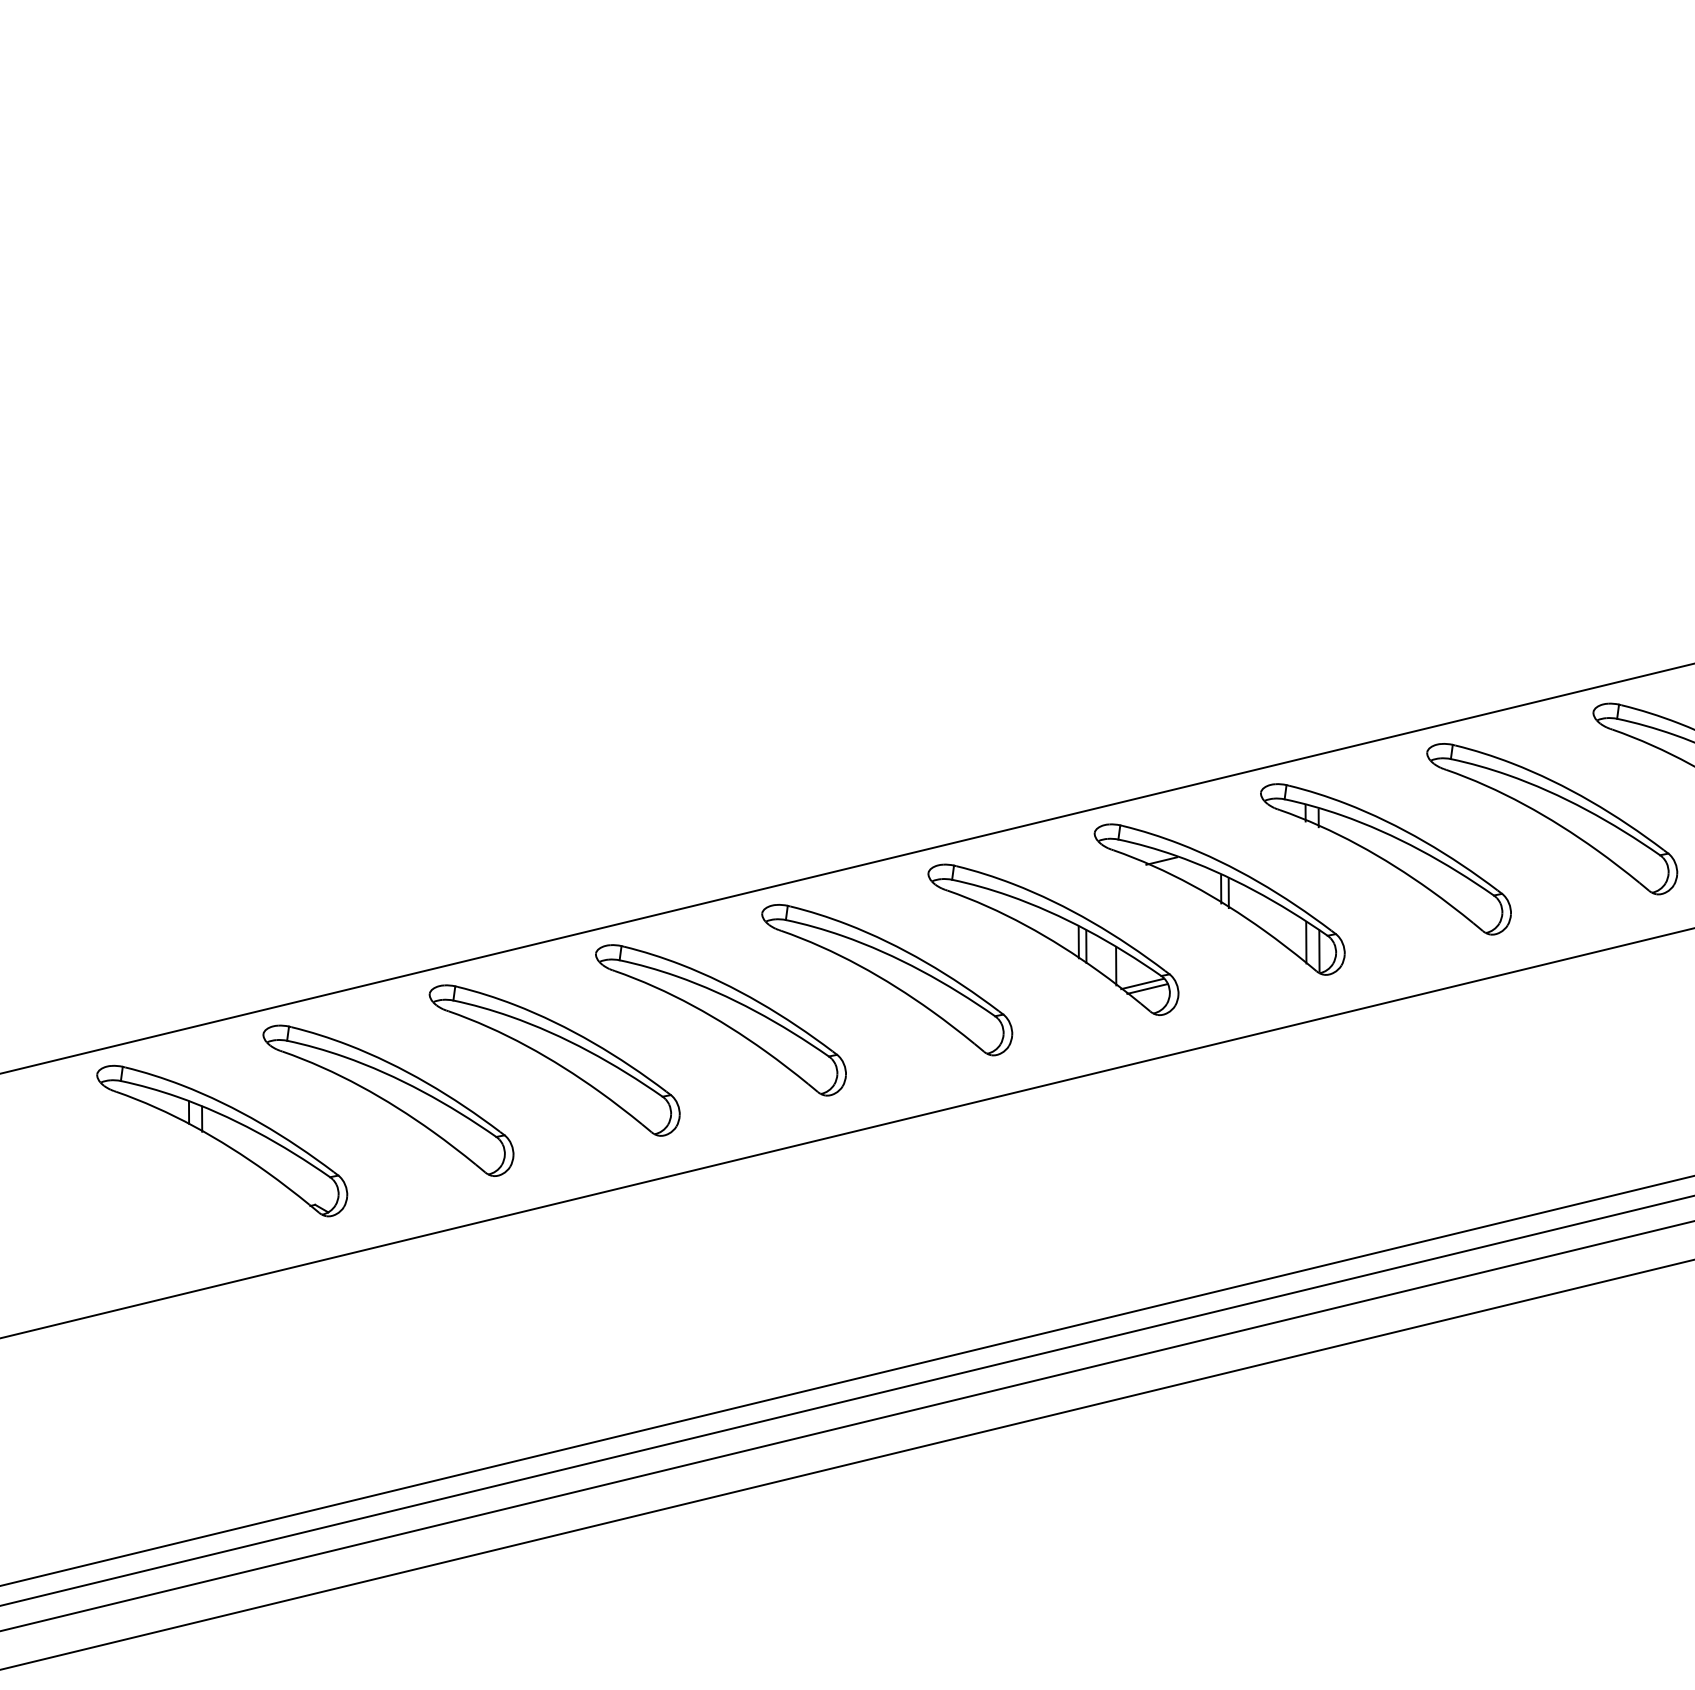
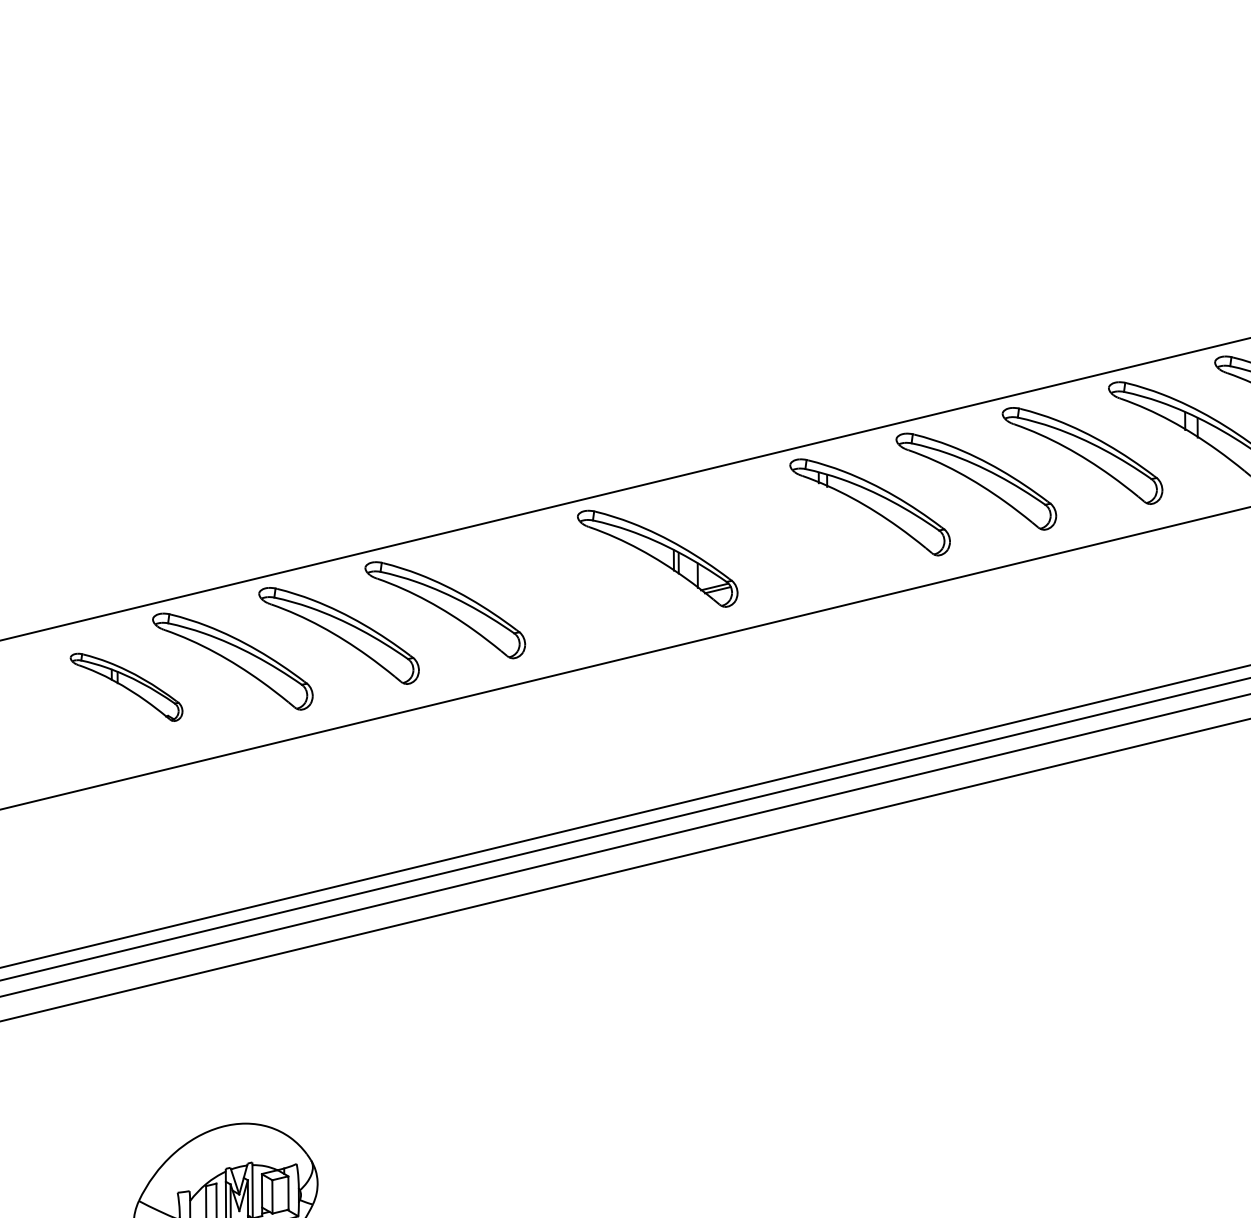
part: (1219, 900) -> (763, 533), removed
part: (887, 980) -> (551, 584), removed
part: (221, 1141) -> (126, 687), size x0.7

